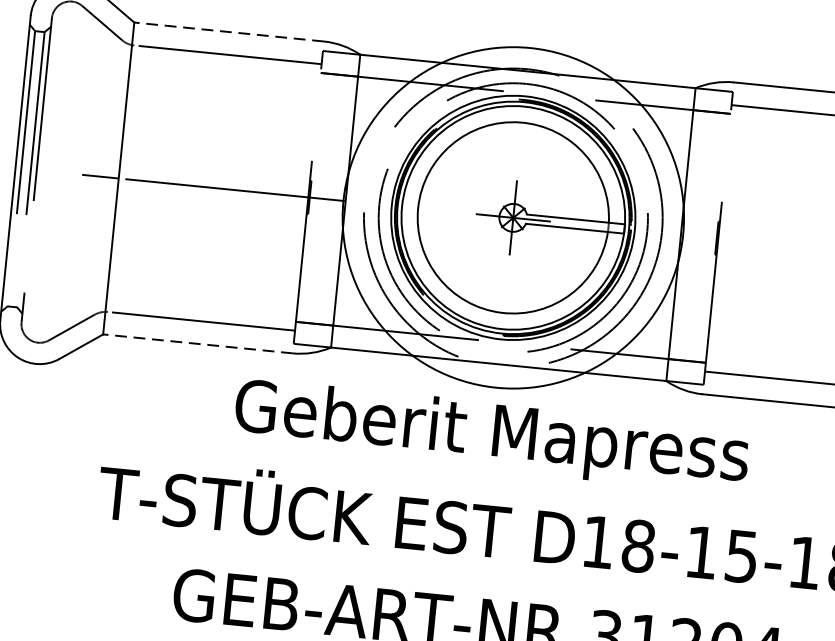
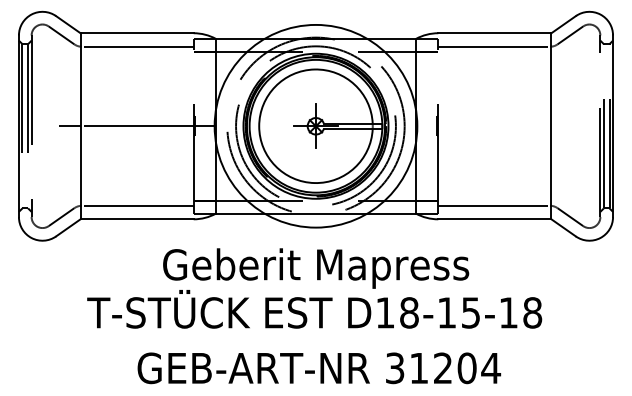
line: (229, 32) -> (137, 33), dashed -> solid
line: (198, 344) -> (137, 219), dashed -> solid
text: (492, 436) -> (316, 268), moved

